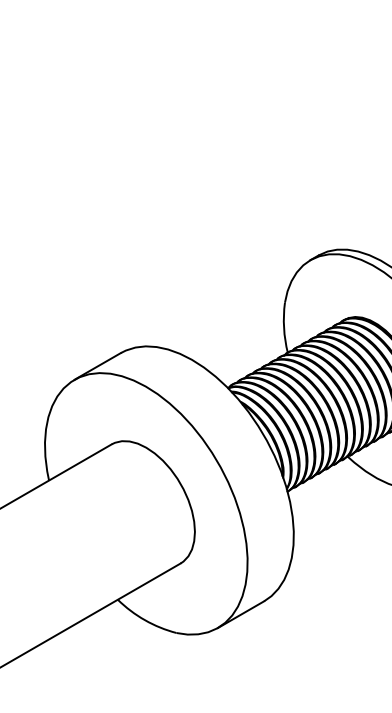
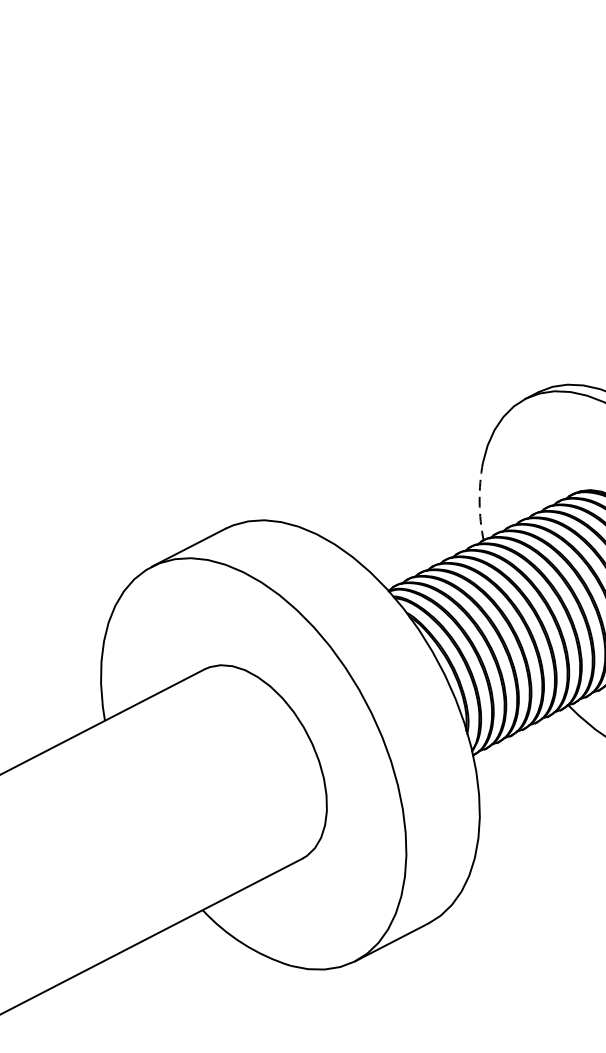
arc: (284, 328) -> (480, 502), solid -> dashed

